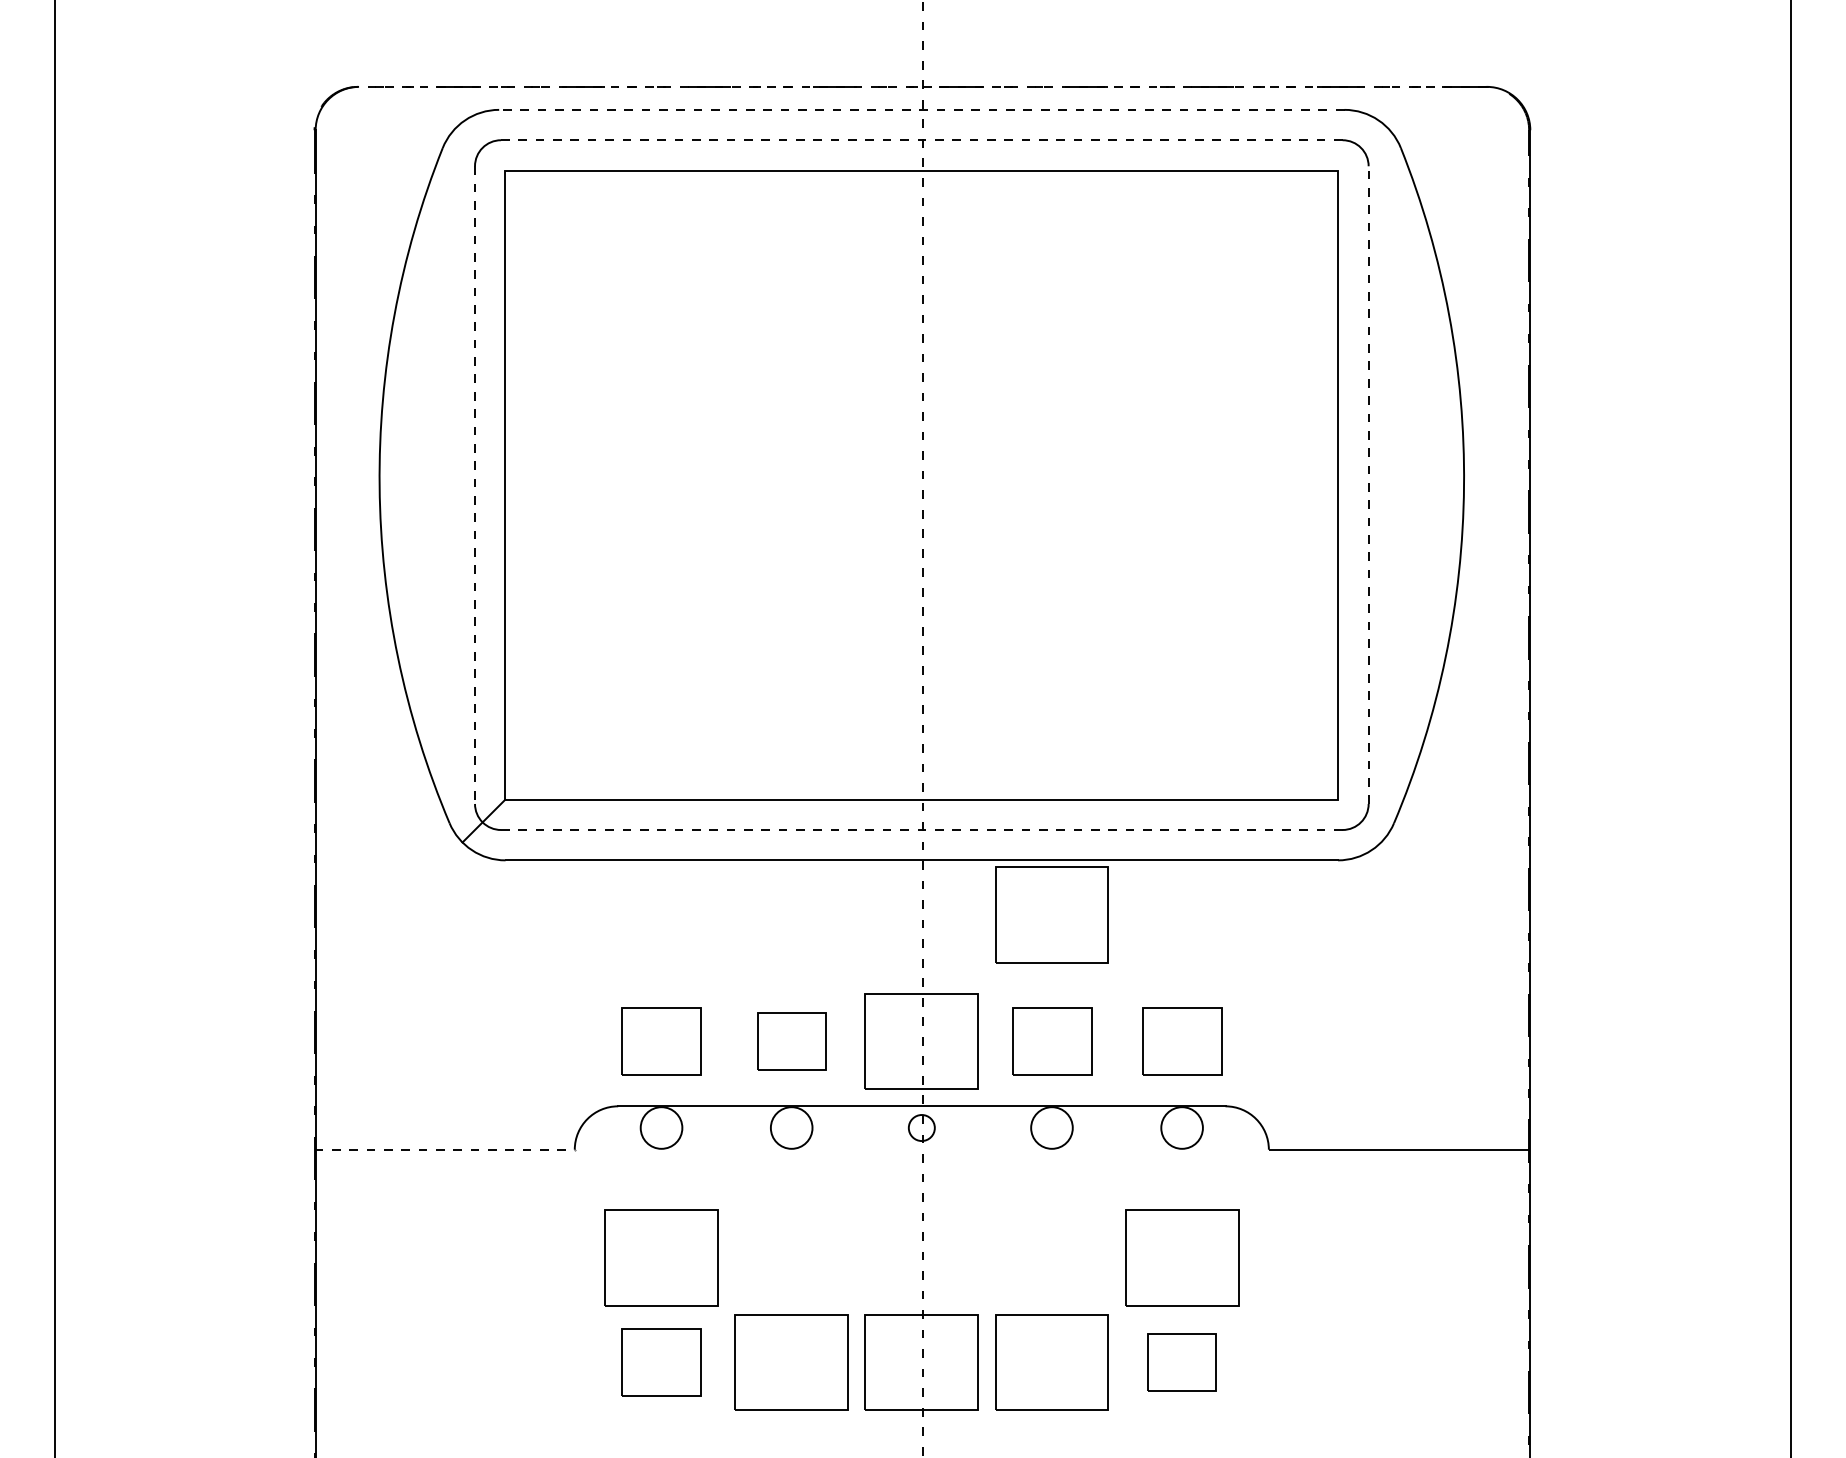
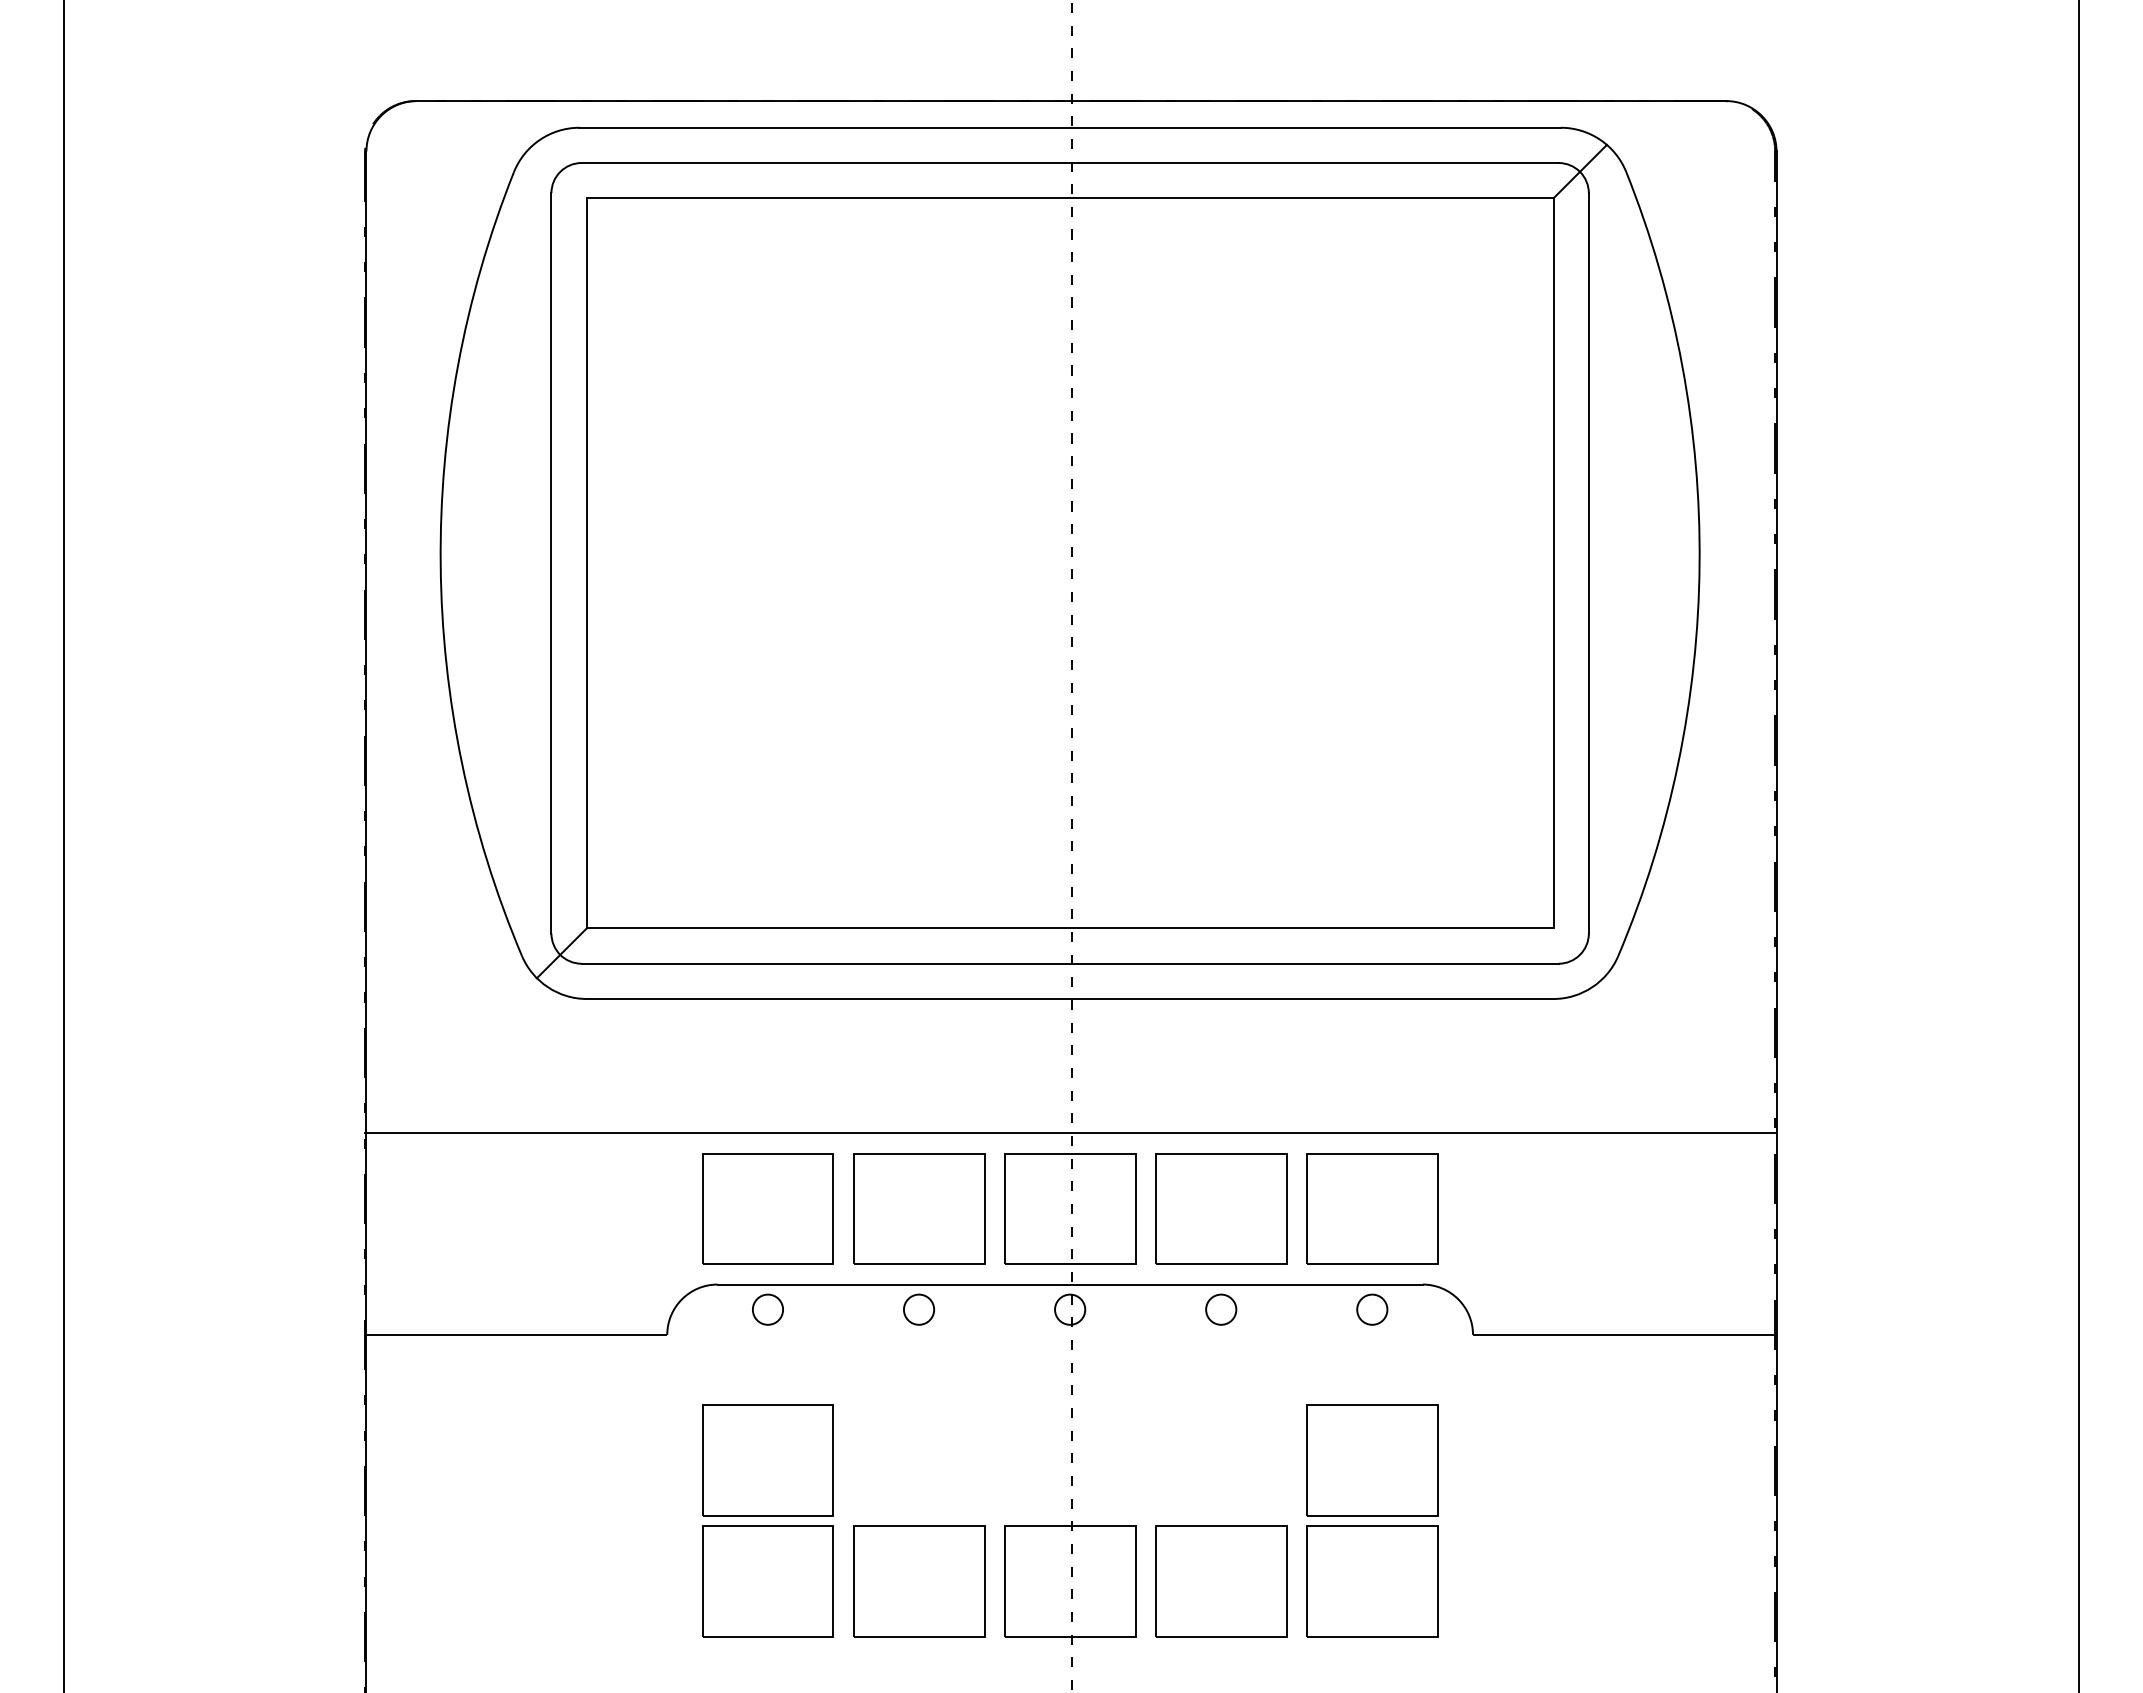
line: (923, 87) -> (1071, 101), dashed -> solid
line: (922, 109) -> (1070, 127), dashed -> solid
line: (921, 140) -> (1069, 163), dashed -> solid
line: (1360, 147) -> (1579, 171), added
line: (1368, 484) -> (1588, 562), dashed -> solid
line: (475, 485) -> (551, 563), dashed -> solid
line: (922, 829) -> (1070, 963), dashed -> solid
part: (1052, 915) -> (1221, 1062), removed
line: (922, 976) -> (1070, 1133), added
part: (661, 1040) -> (767, 1208), size x1.43
part: (792, 1040) -> (919, 1208), size x1.67
part: (1052, 1040) -> (1221, 1208), size x1.43
part: (1182, 1040) -> (1372, 1208), size x1.43
circle: (661, 1127) -> (767, 1309), size x0.62
circle: (791, 1127) -> (918, 1309), size x0.62
circle: (1052, 1127) -> (1221, 1309), size x0.62
circle: (1182, 1127) -> (1372, 1309), size x0.62
line: (444, 1149) -> (516, 1334), dashed -> solid
part: (661, 1362) -> (767, 1581), size x1.43
part: (1182, 1362) -> (1372, 1581), size x1.67

